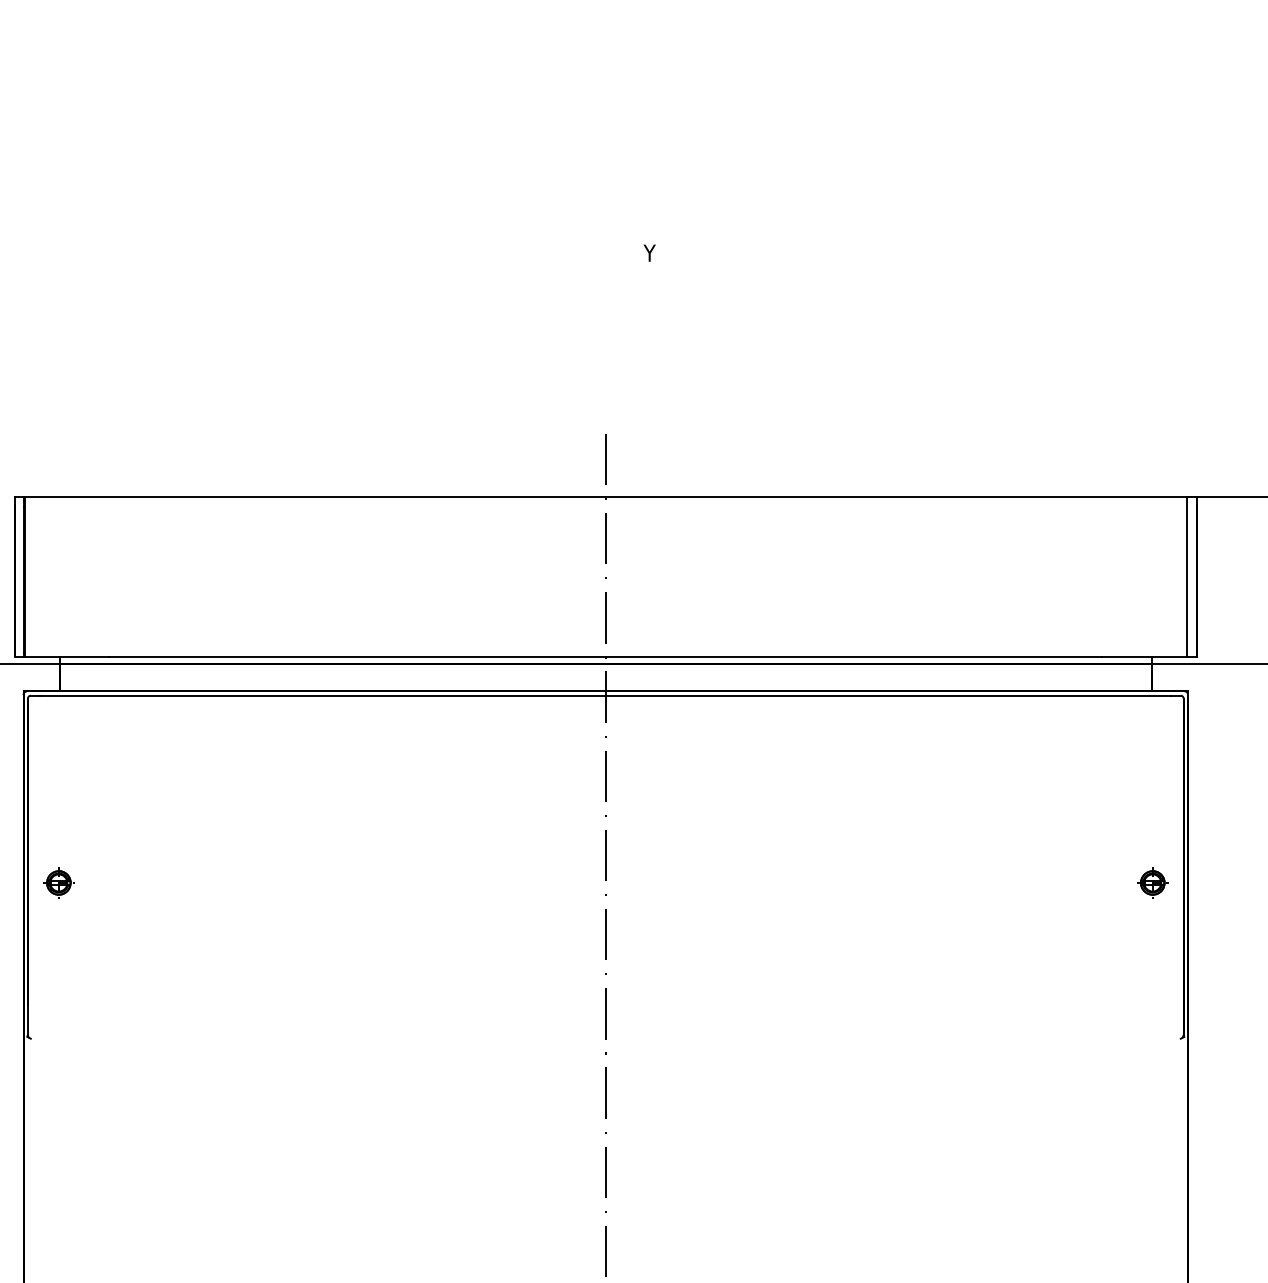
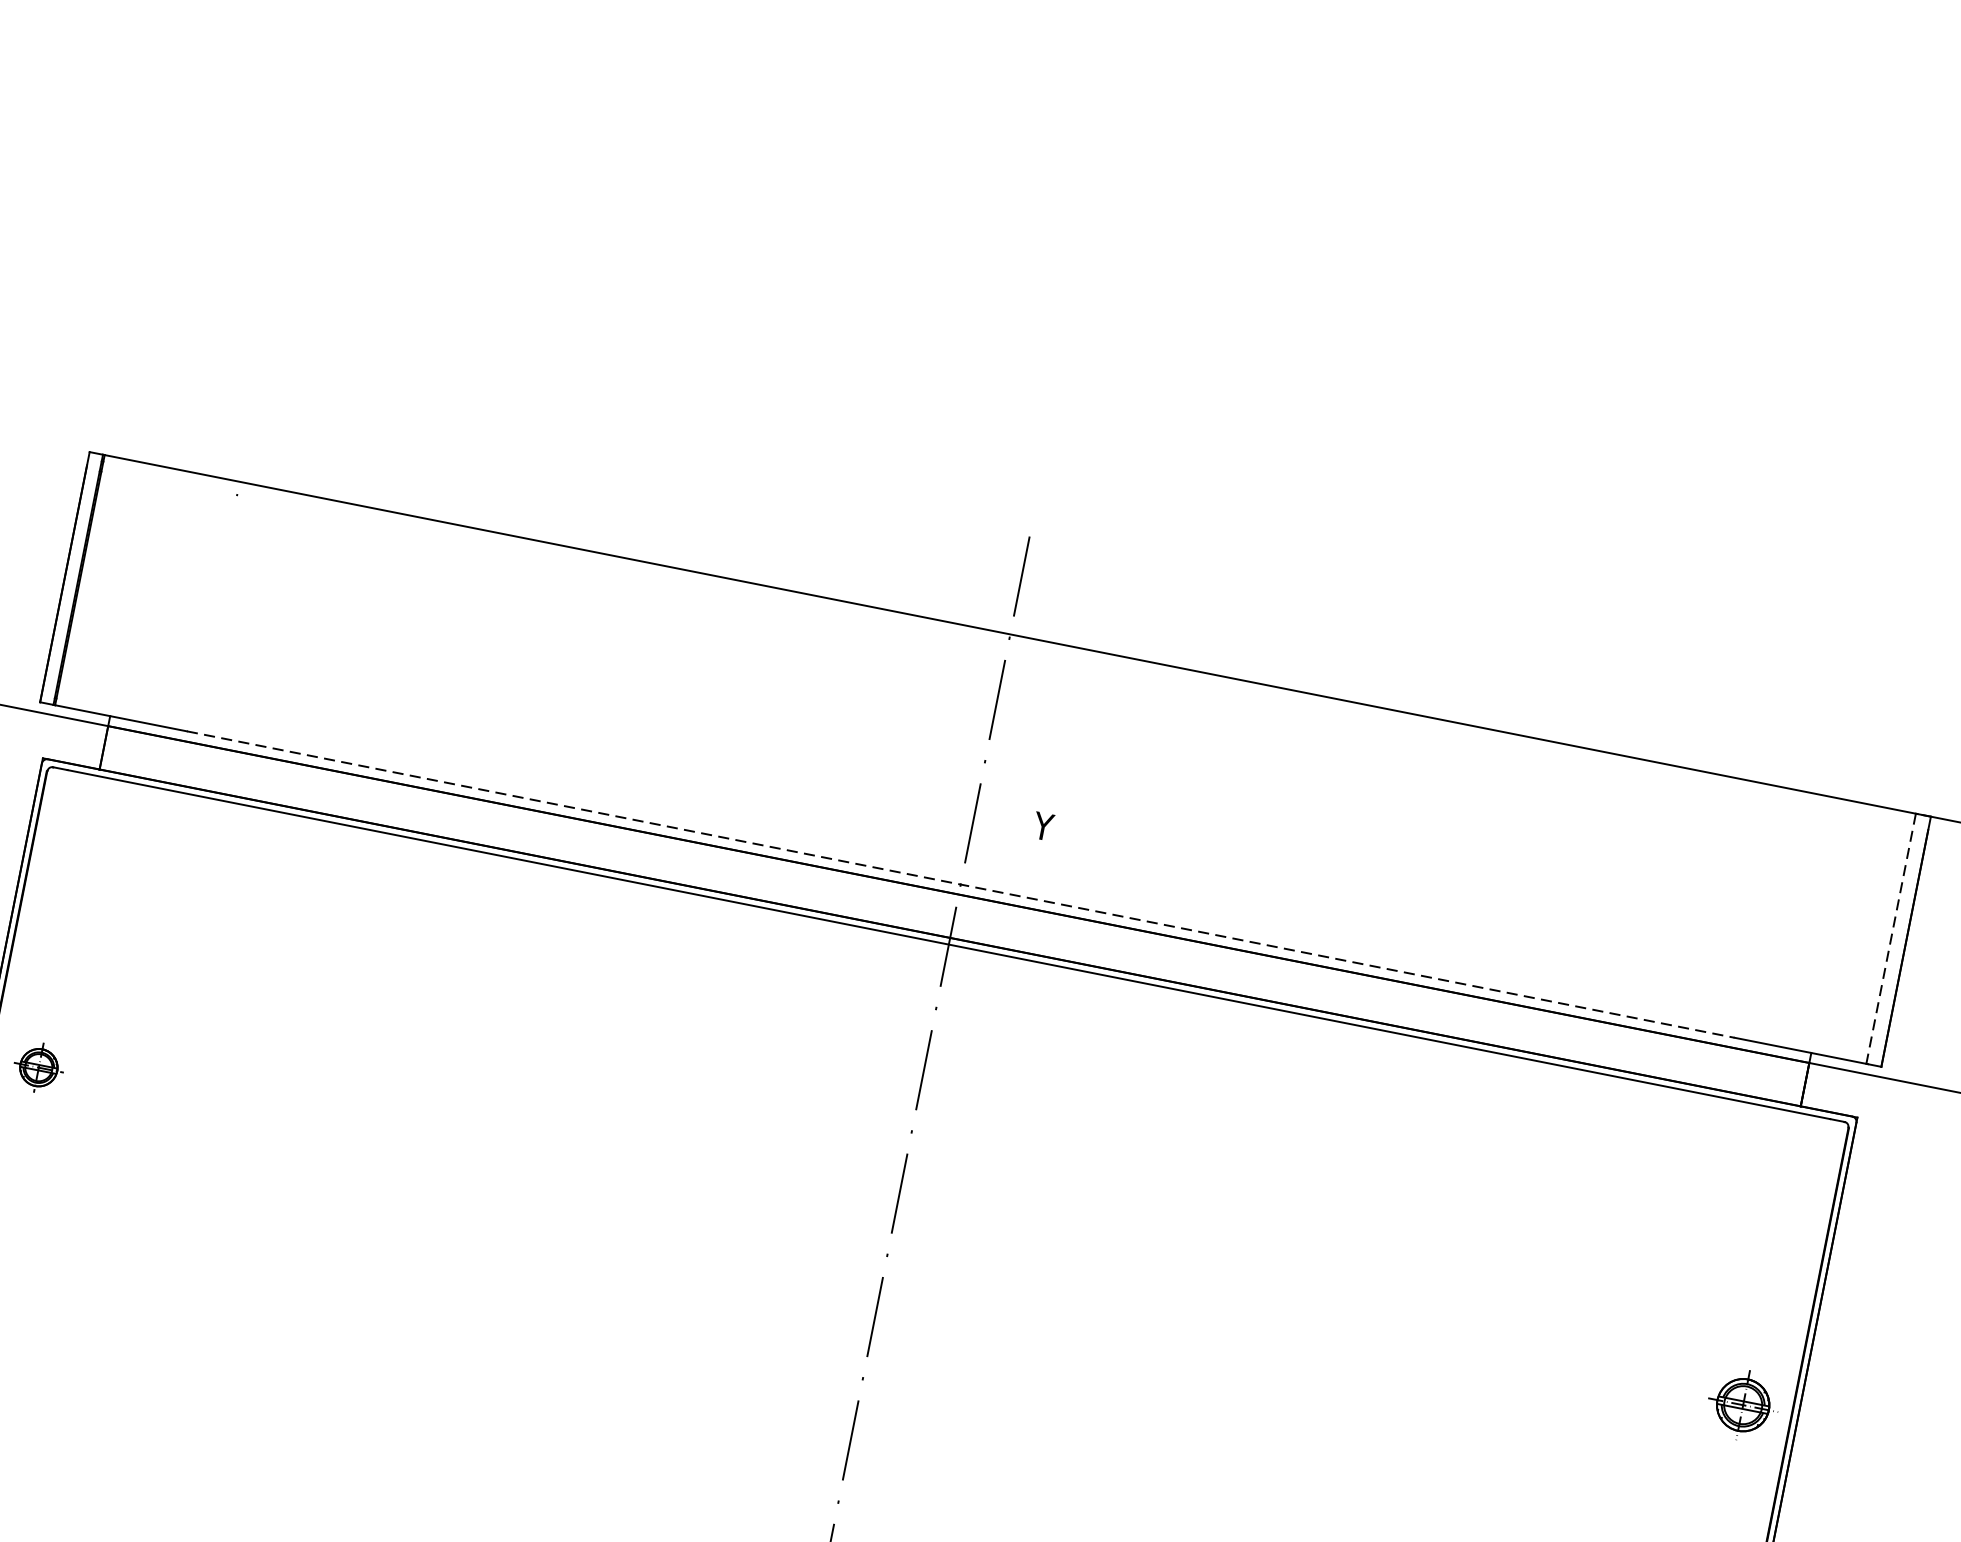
text: (649, 252) -> (1043, 825), moved
line: (1187, 577) -> (1891, 939), solid -> dashed
line: (605, 657) -> (960, 884), solid -> dashed
part: (1152, 882) -> (1743, 1404), size x1.4

